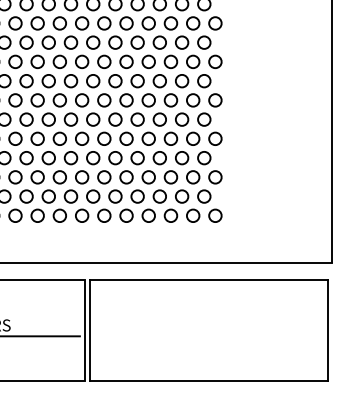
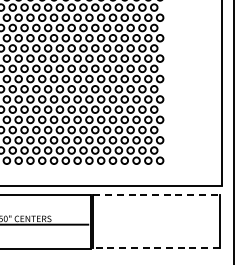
line: (210, 279) -> (157, 194), solid -> dashed
line: (208, 381) -> (156, 248), solid -> dashed

